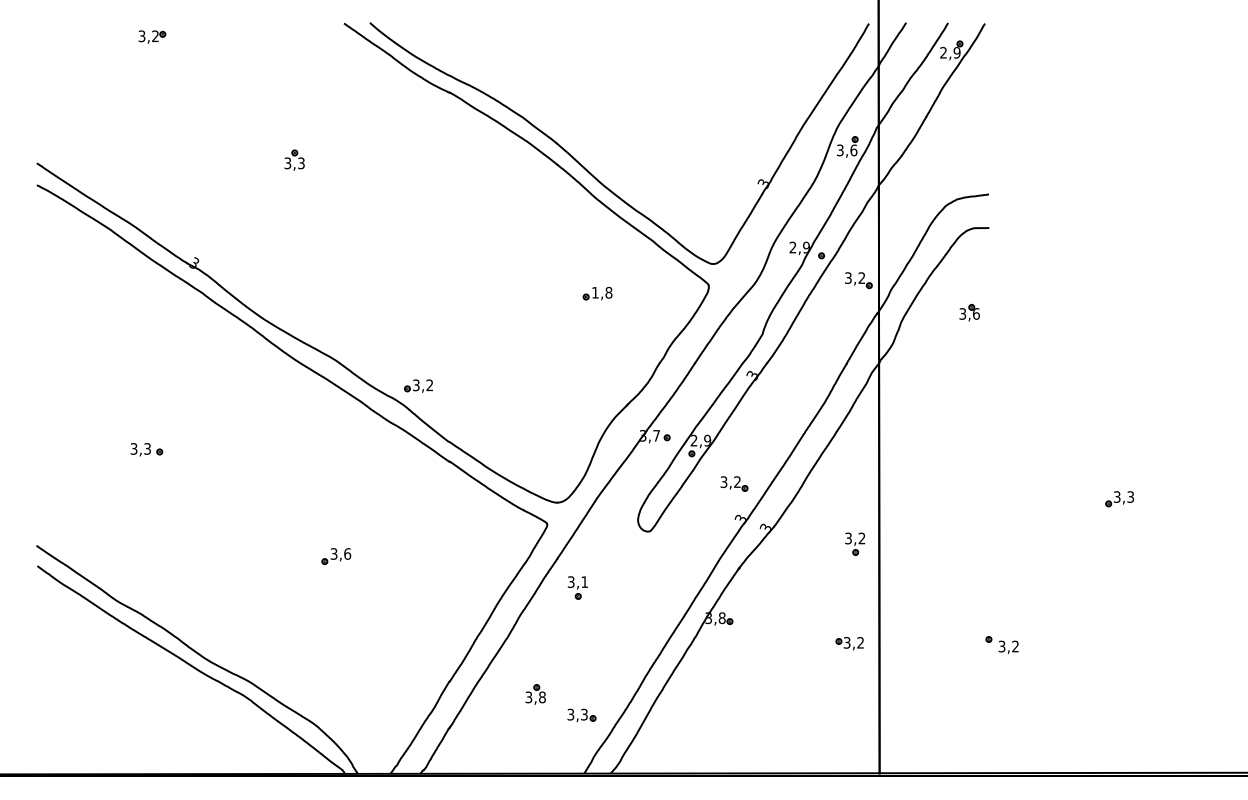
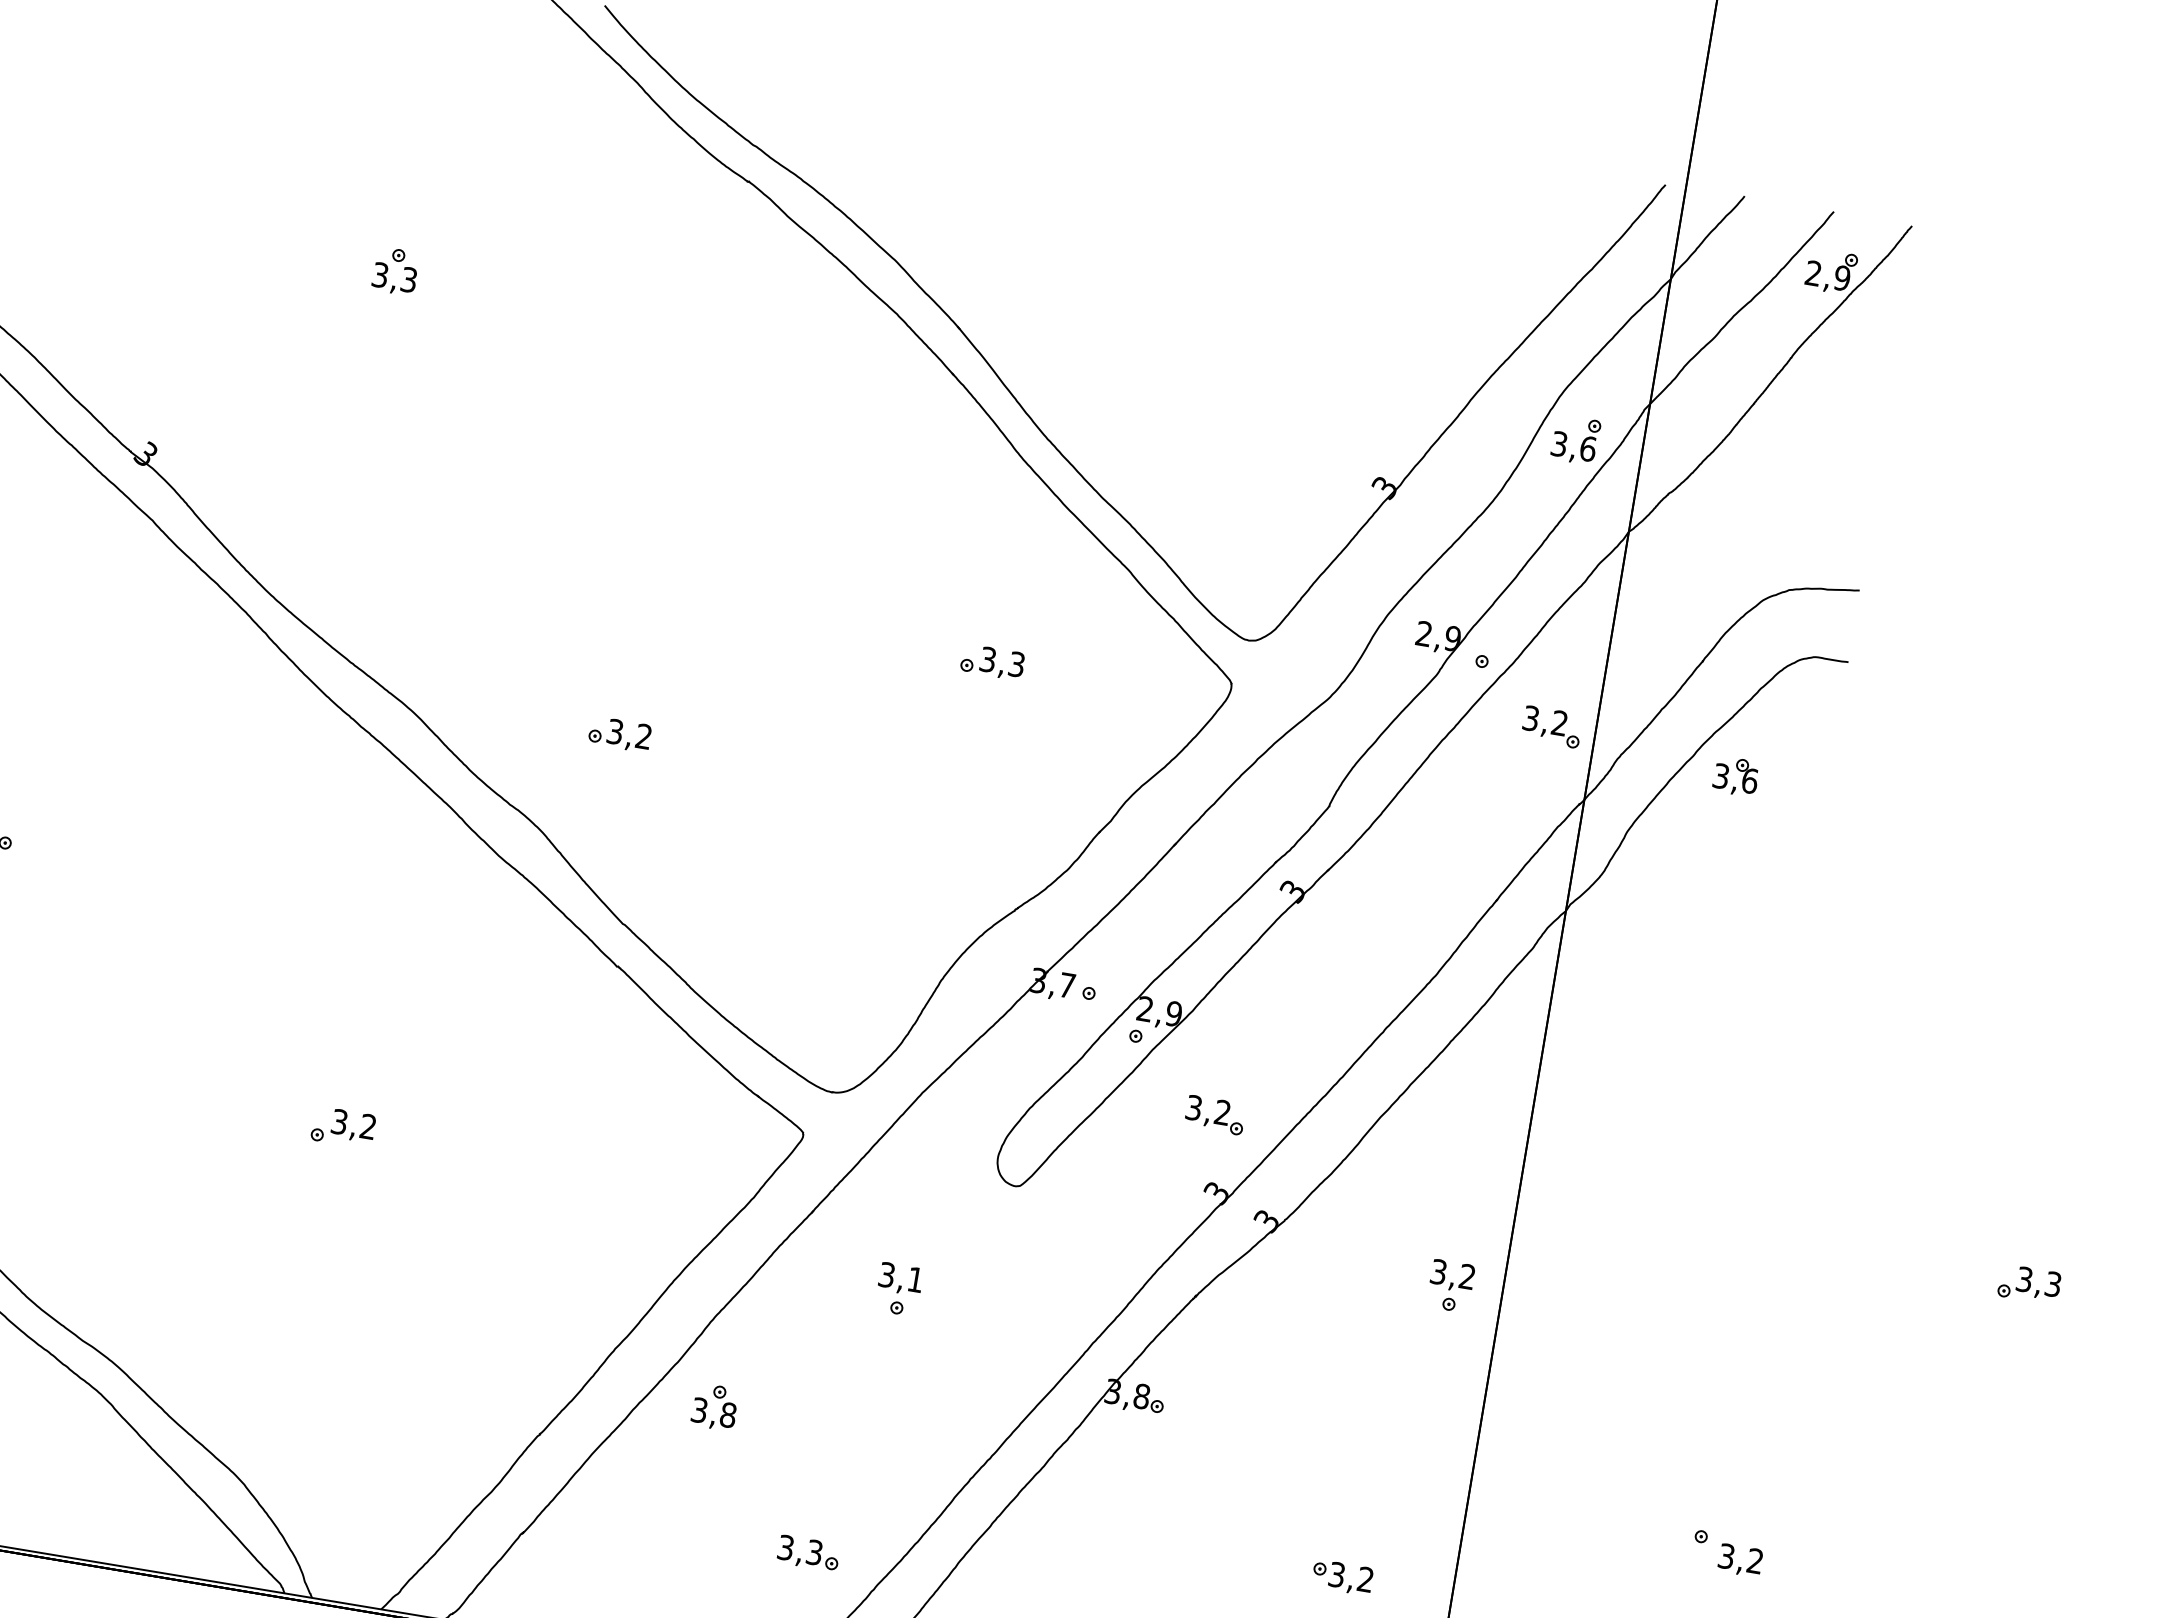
text: (602, 292) -> (1003, 661), 1,8 -> 3,3
part: (969, 312) -> (1735, 775), moved
part: (418, 385) -> (619, 732), moved
text: (347, 553) -> (368, 1125), 3,6 -> 3,2
part: (577, 587) -> (898, 1288), moved
part: (849, 643) -> (1341, 1577), moved
part: (535, 694) -> (714, 1406), moved

